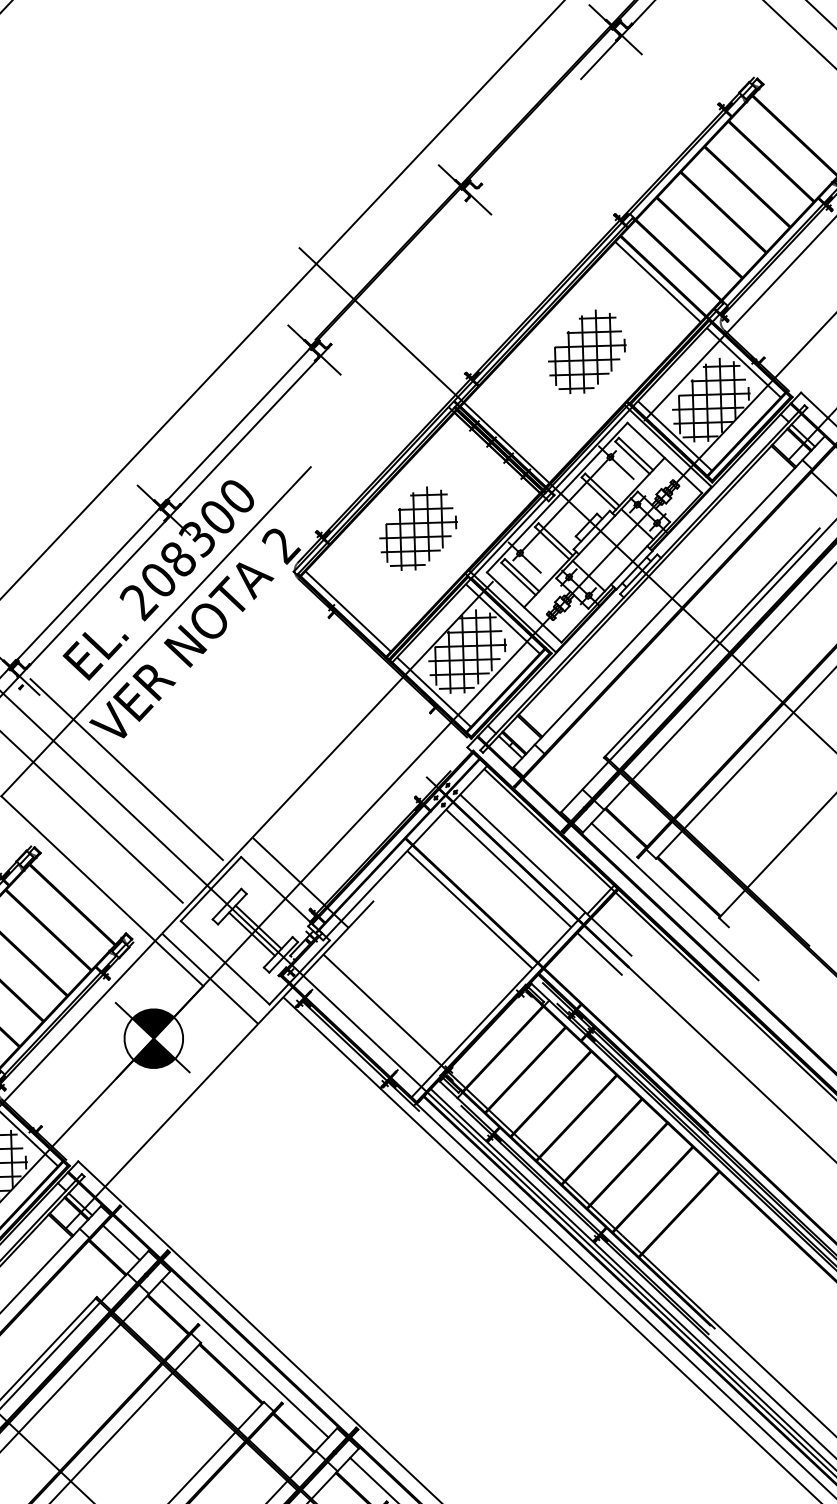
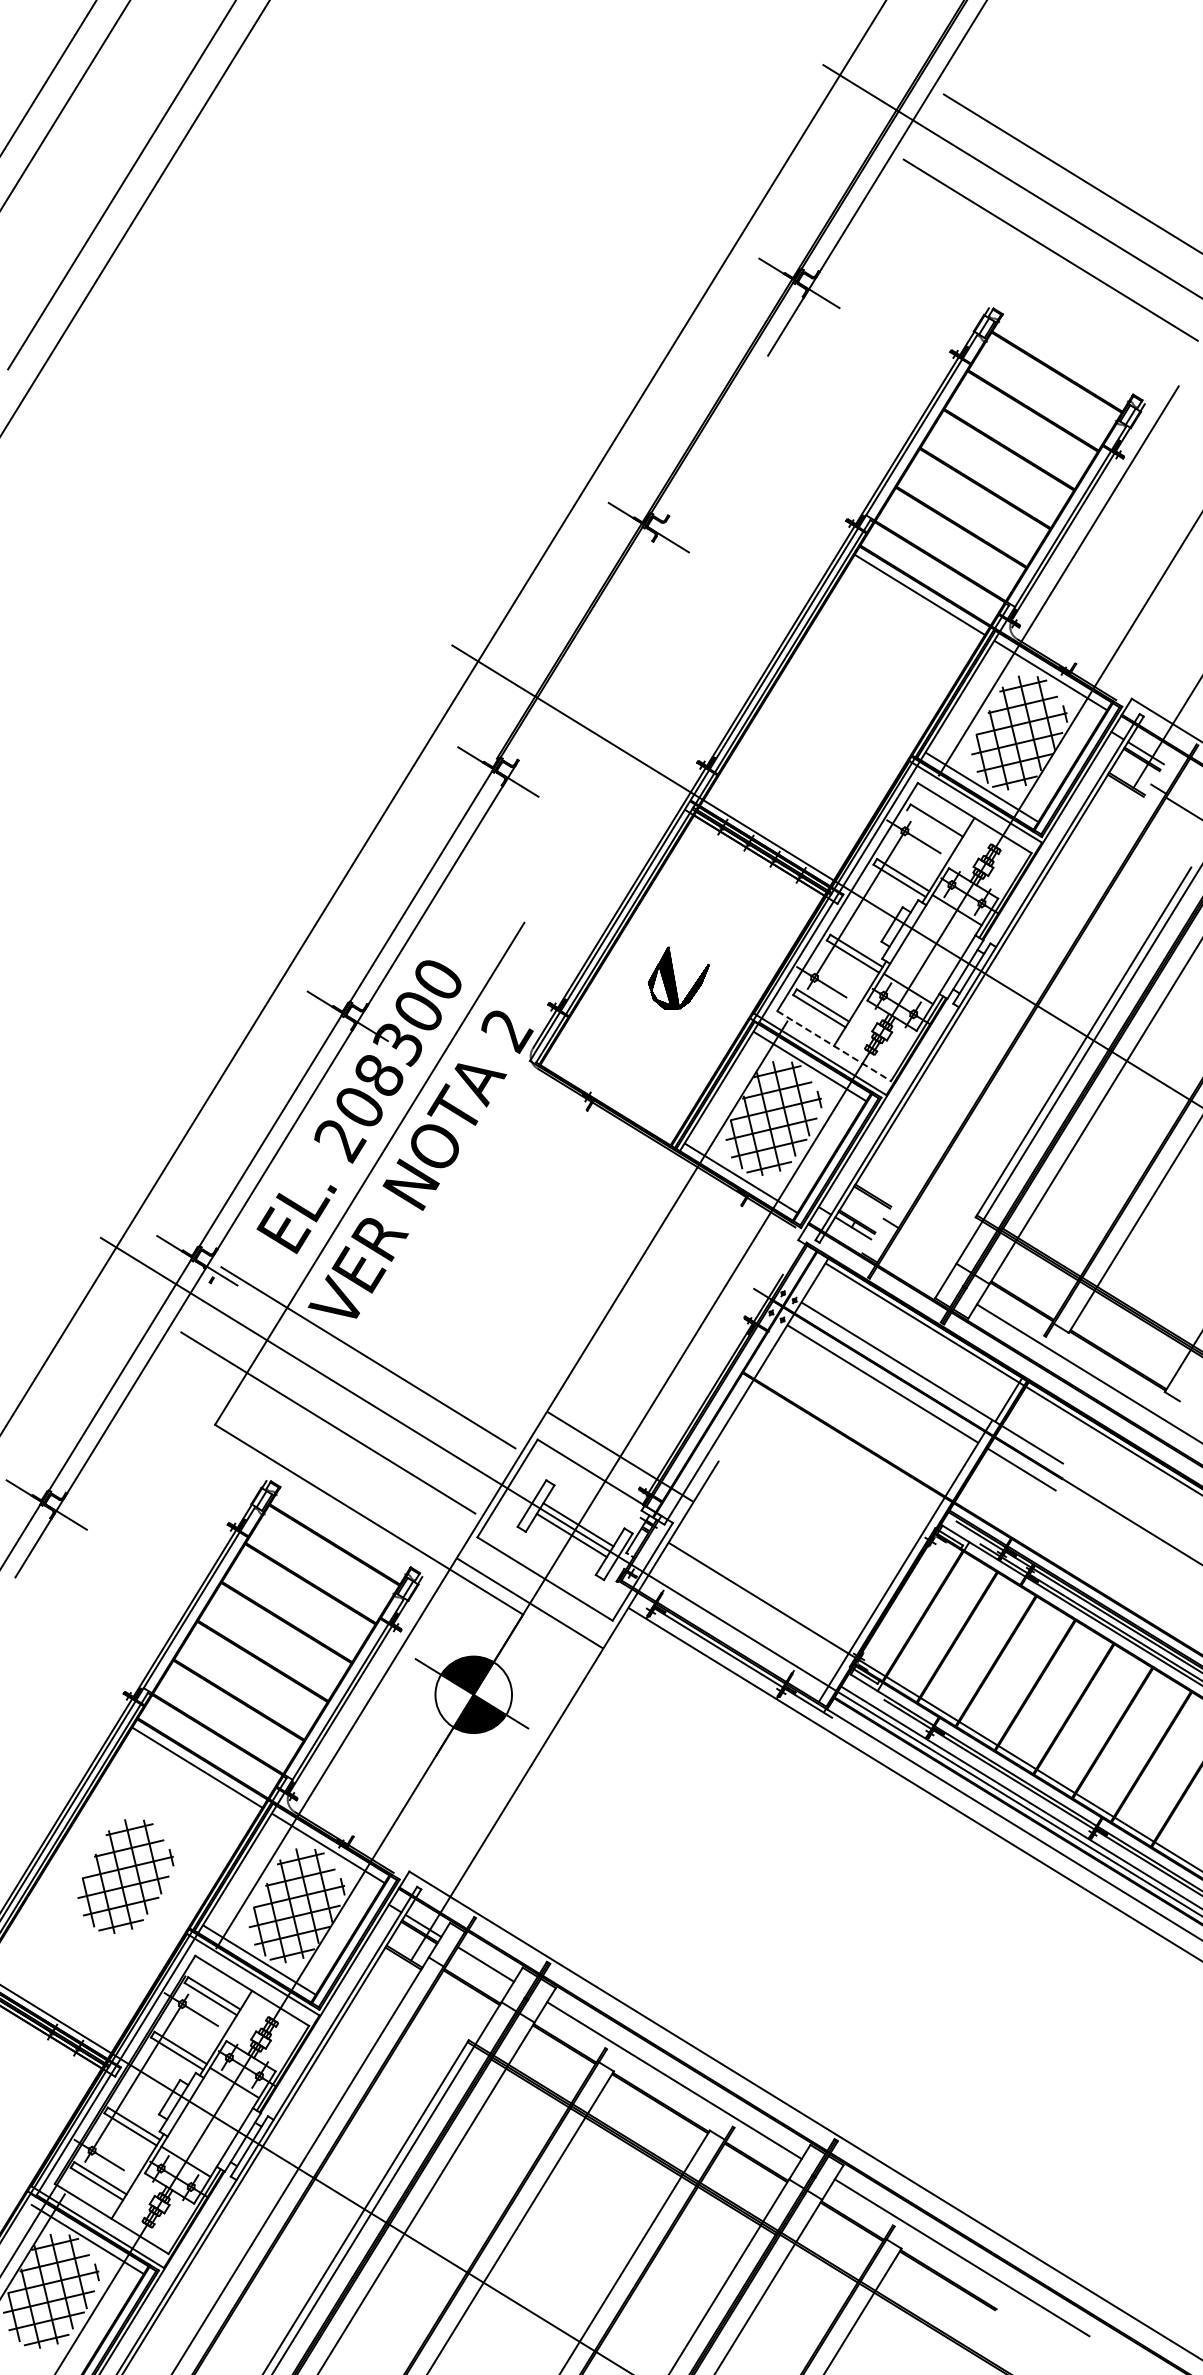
part: (587, 352) -> (848, 703), removed
line: (632, 457) -> (933, 826), removed
part: (418, 528) -> (678, 973), size x0.6
line: (668, 602) -> (1017, 1001), removed
line: (524, 607) -> (834, 1046), solid -> dashed
line: (348, 611) -> (610, 1097), removed
line: (469, 909) -> (843, 1446), removed

